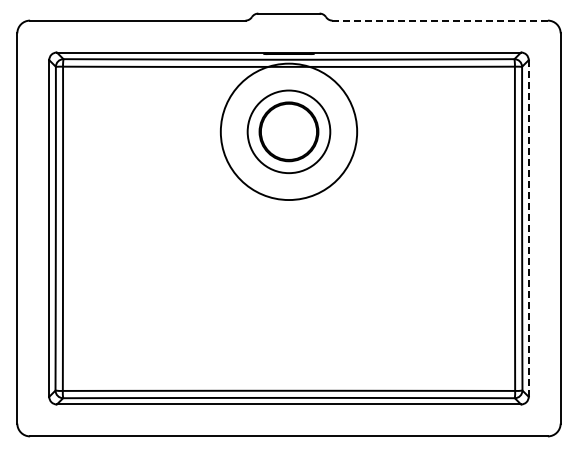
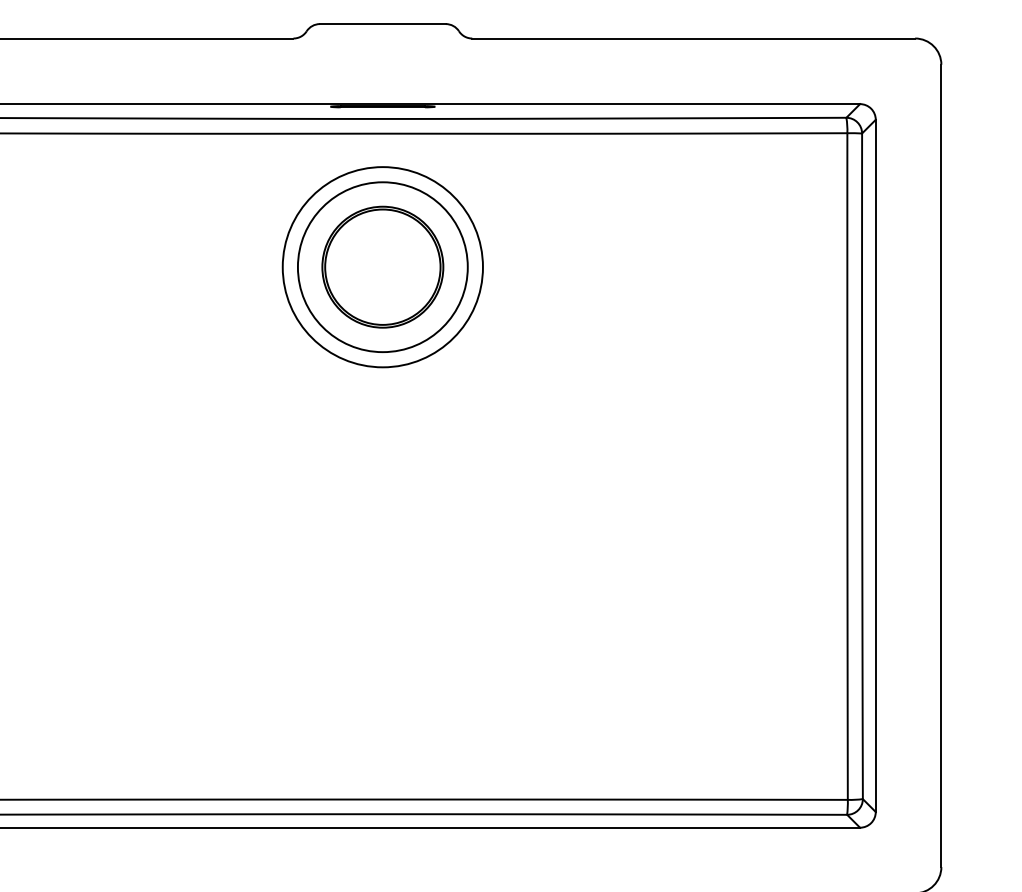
line: (440, 20) -> (694, 38), dashed -> solid
circle: (288, 131) -> (381, 266), size x0.71
line: (528, 229) -> (875, 467), dashed -> solid

